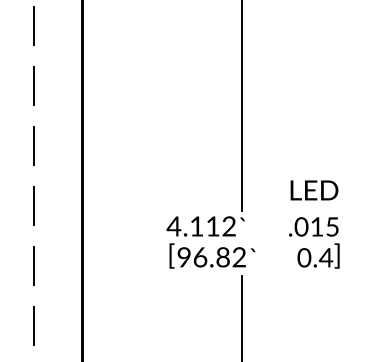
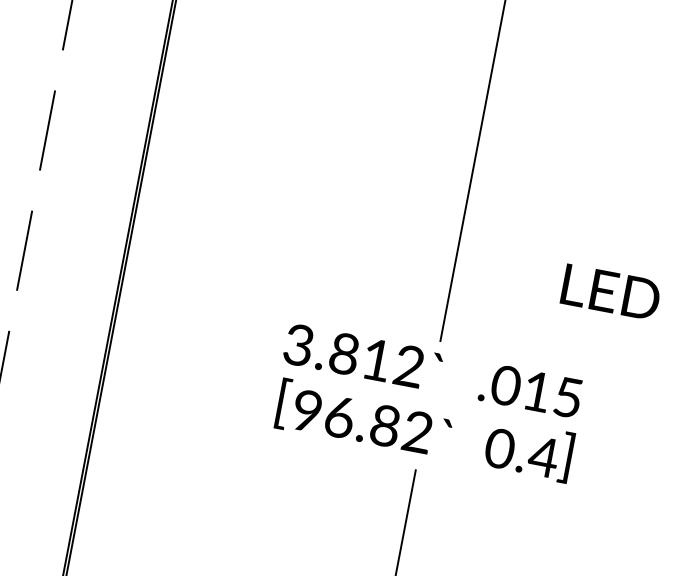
text: (314, 190) -> (611, 292), moved
text: (184, 226) -> (319, 349), 4.112 -> 3.812
text: (314, 242) -> (526, 421), moved

